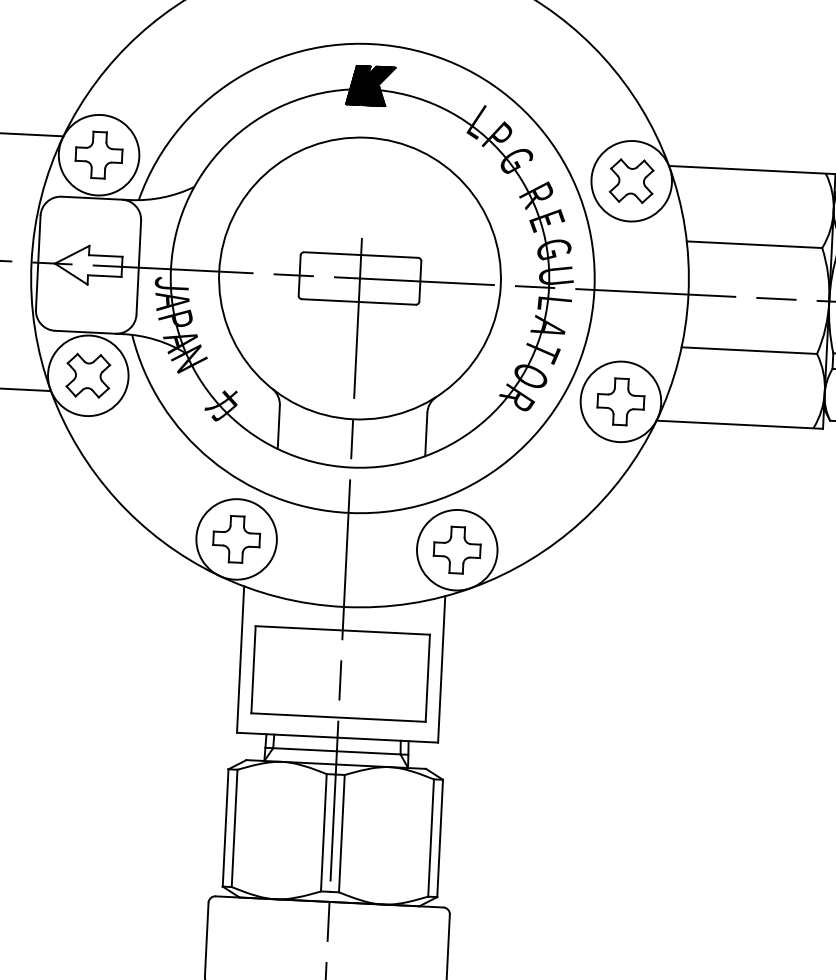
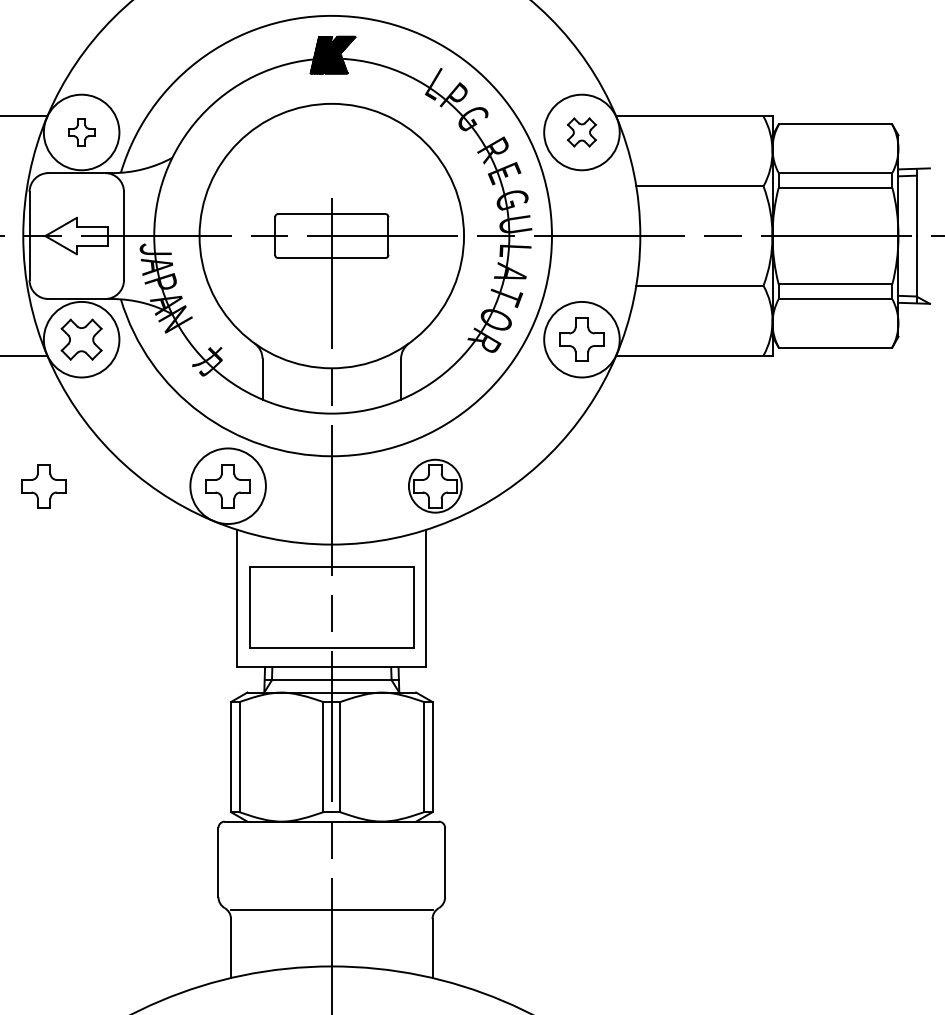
part: (98, 155) -> (81, 132), size x0.6
part: (631, 181) -> (581, 132), size x0.7
part: (40, 530) -> (43, 486), added
circle: (457, 550) -> (435, 486), size x0.7

